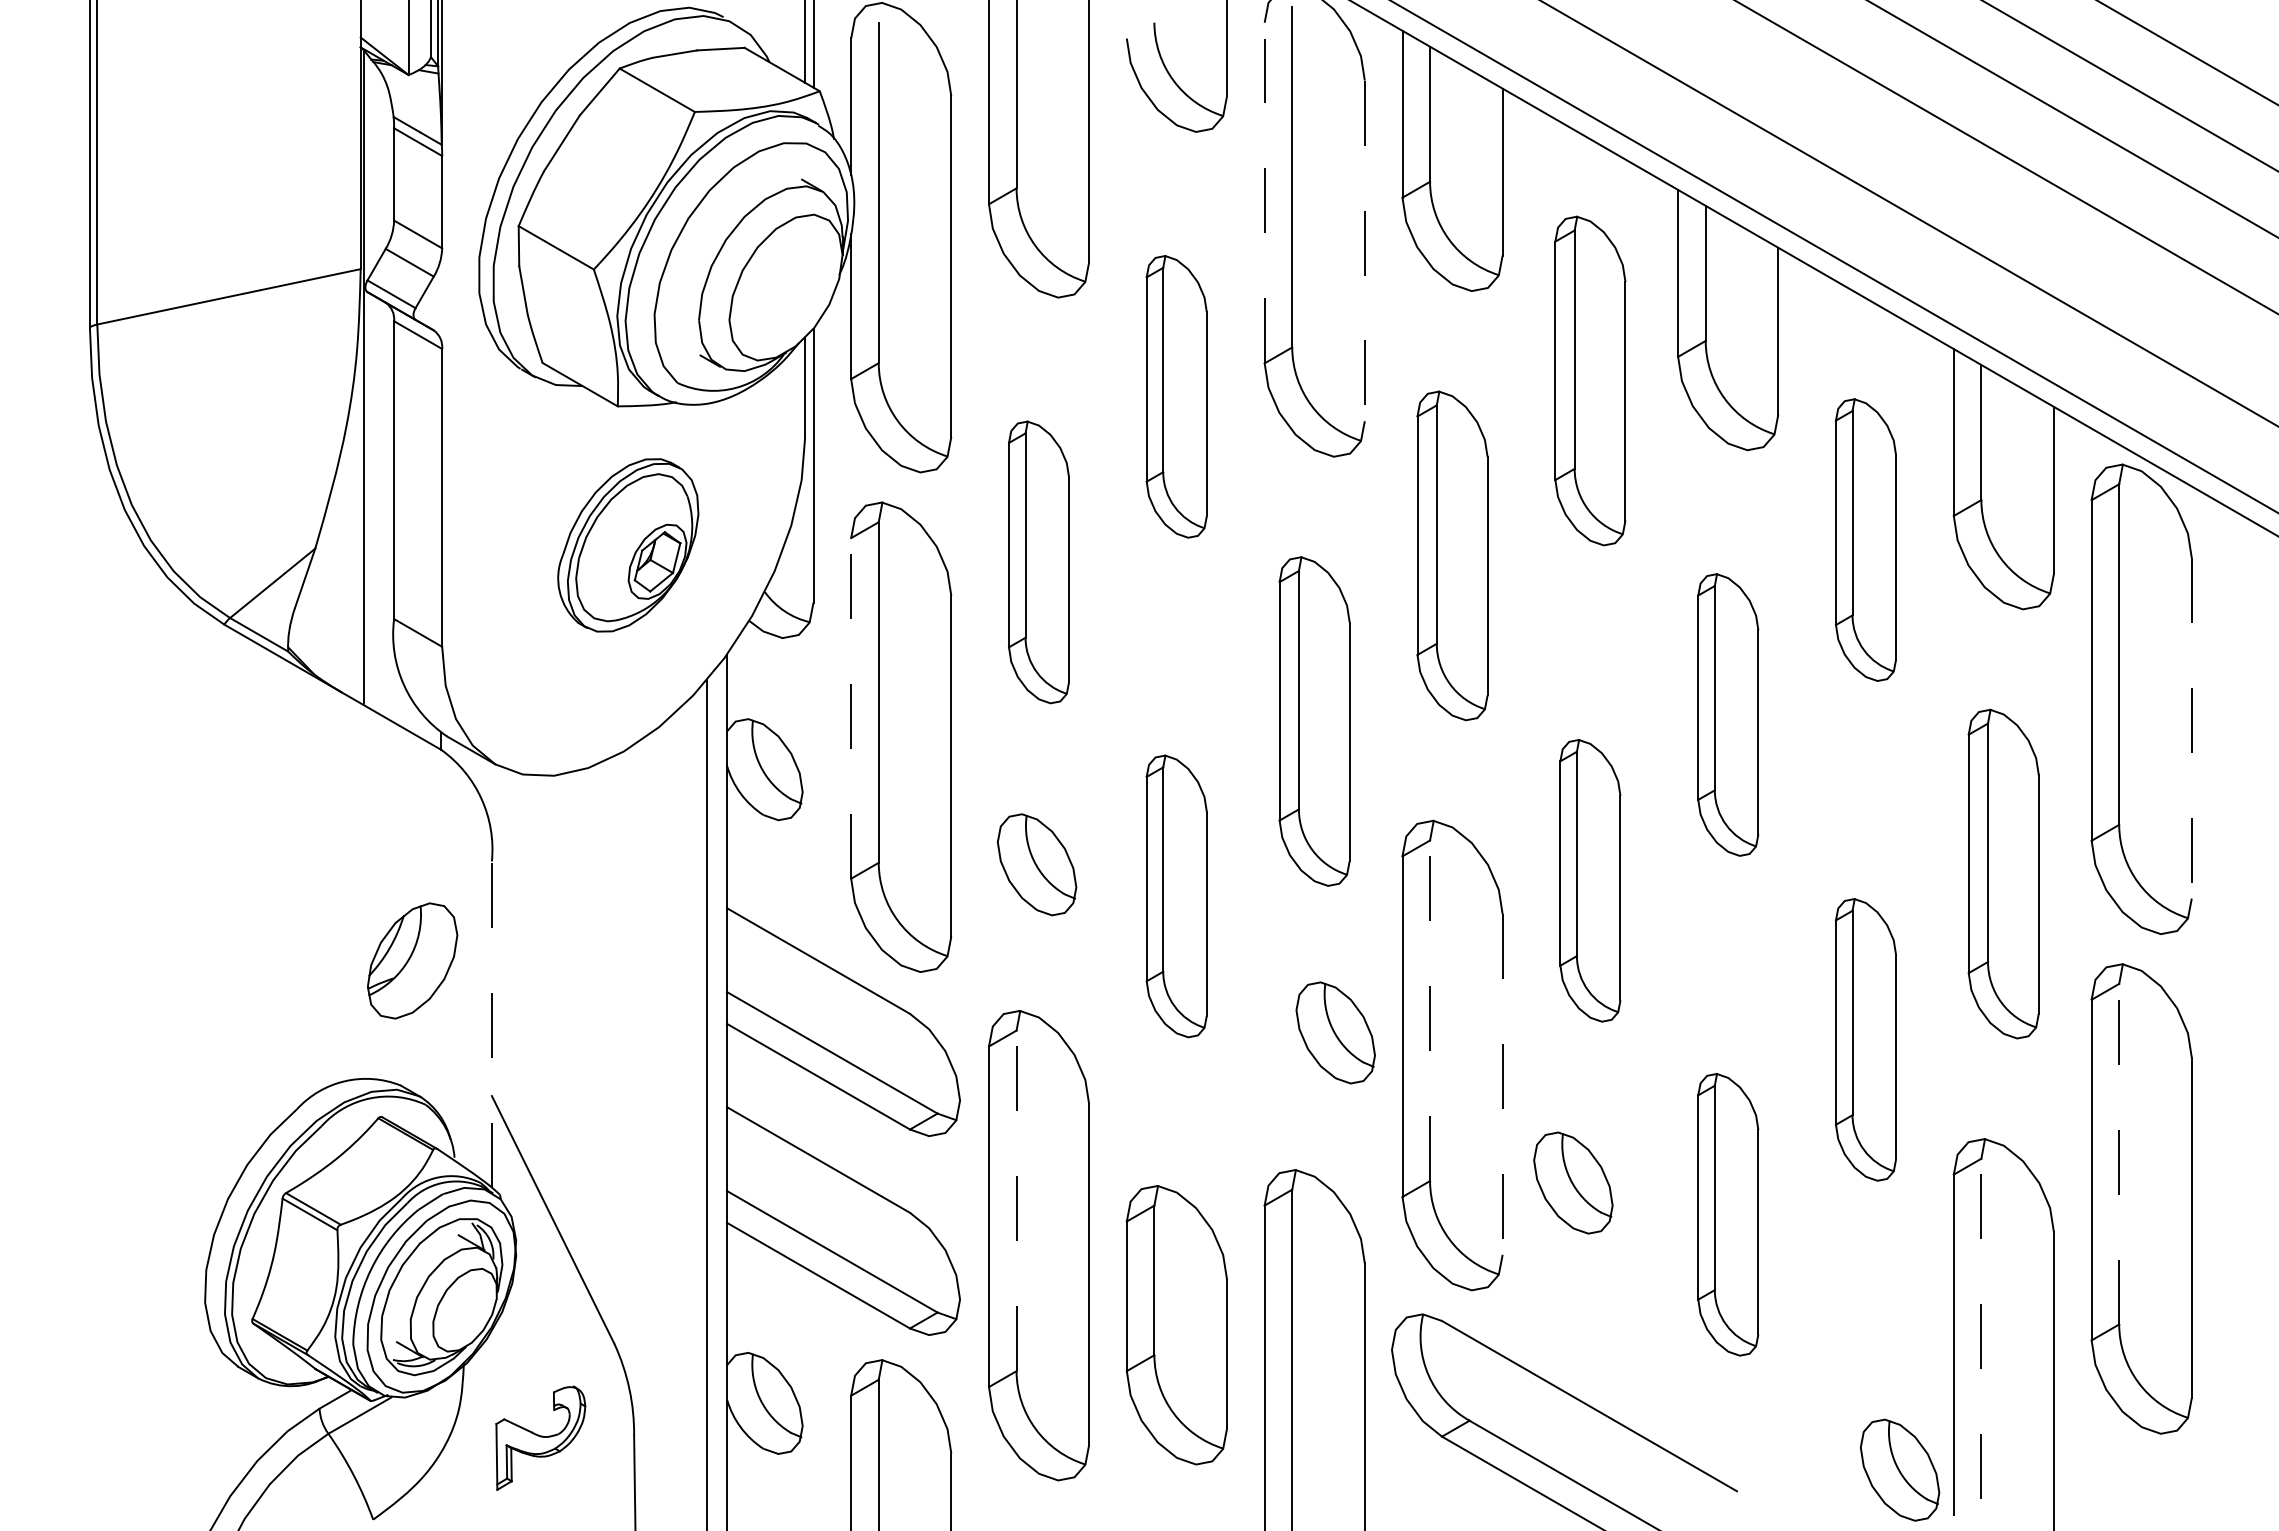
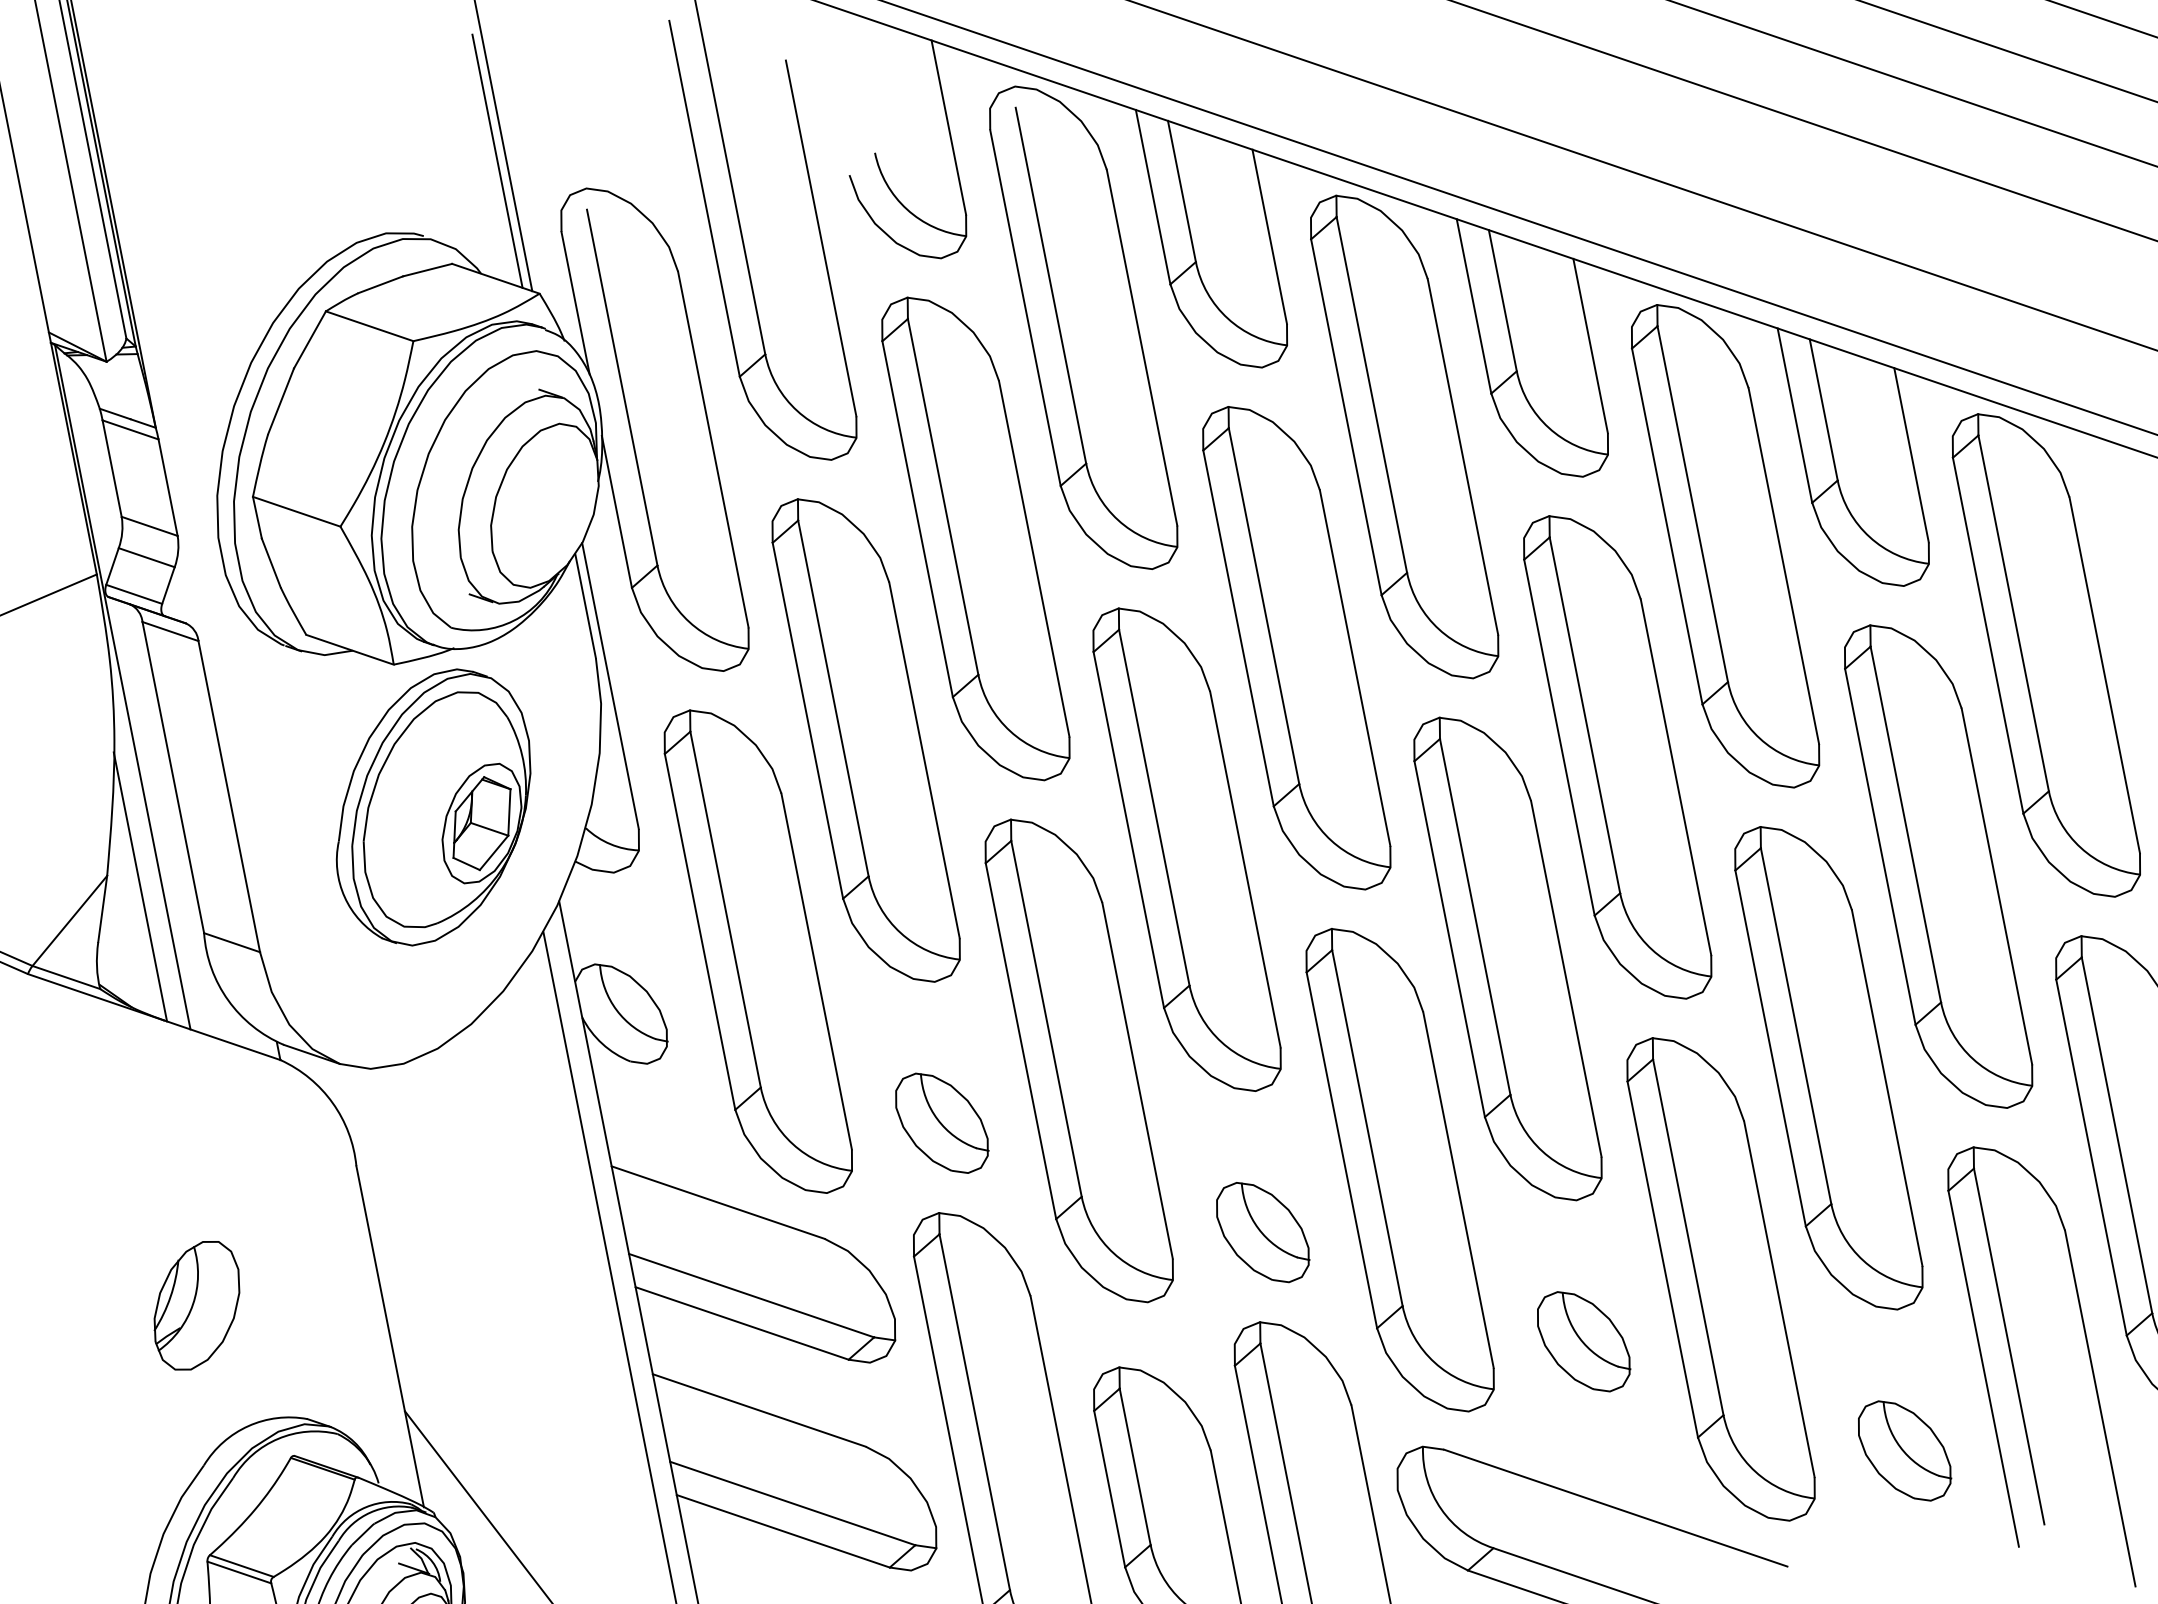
line: (1264, 192) -> (1025, 307), dashed -> solid
line: (1364, 251) -> (1141, 348), dashed -> solid
part: (1590, 380) -> (1404, 436), size x1.43
part: (1176, 396) -> (975, 538), size x1.67
part: (1865, 539) -> (1724, 545), size x1.67
part: (628, 545) -> (433, 807), size x1.43
part: (1452, 555) -> (1296, 647), size x1.43
part: (1038, 562) -> (865, 740), size x1.67
line: (343, 564) -> (139, 886), added
line: (851, 707) -> (700, 930), dashed -> solid
part: (1728, 714) -> (1617, 756), size x1.67
part: (1314, 721) -> (1186, 849), size x1.43
line: (2191, 728) -> (2104, 675), dashed -> solid
part: (1037, 864) -> (942, 1122), moved
part: (2003, 873) -> (1938, 866), size x1.43
part: (1590, 880) -> (1508, 958), size x1.67
part: (1176, 896) -> (1078, 1061), size x1.67
part: (412, 960) -> (196, 1305), moved
line: (1430, 1010) -> (1367, 1127), dashed -> solid
line: (491, 1024) -> (389, 1336), dashed -> solid
part: (1335, 1032) -> (1262, 1232), moved
part: (1865, 1039) -> (1828, 1068), size x1.67
line: (1502, 1085) -> (1458, 1191), dashed -> solid
line: (2119, 1153) -> (2117, 1134), dashed -> solid
part: (1573, 1182) -> (1583, 1341), moved
line: (1016, 1200) -> (974, 1411), dashed -> solid
part: (1728, 1214) -> (1721, 1279), size x1.67
line: (1981, 1328) -> (2009, 1345), dashed -> solid
part: (1899, 1469) -> (1903, 1450), moved

